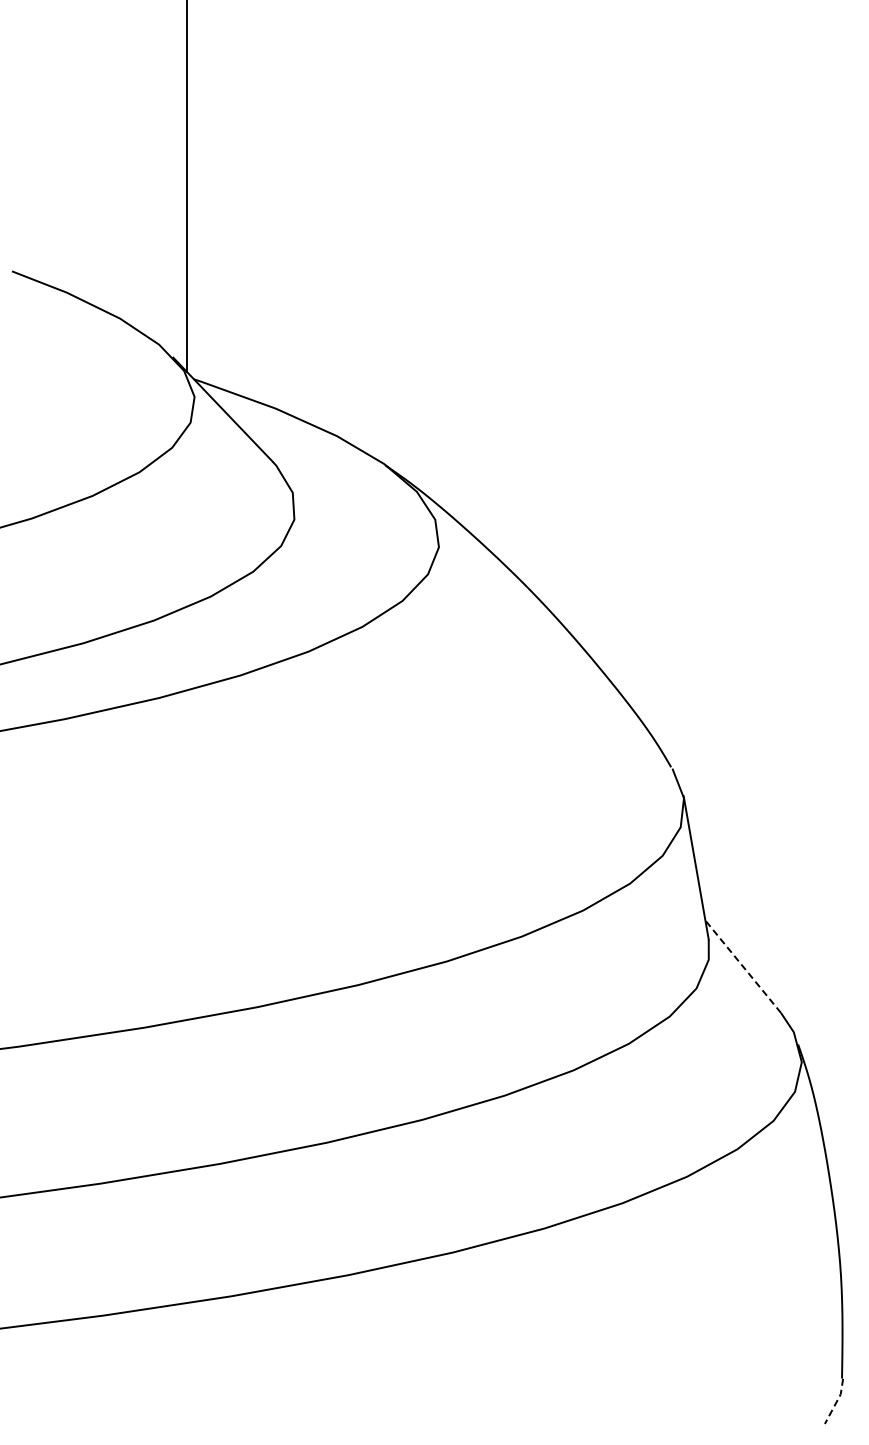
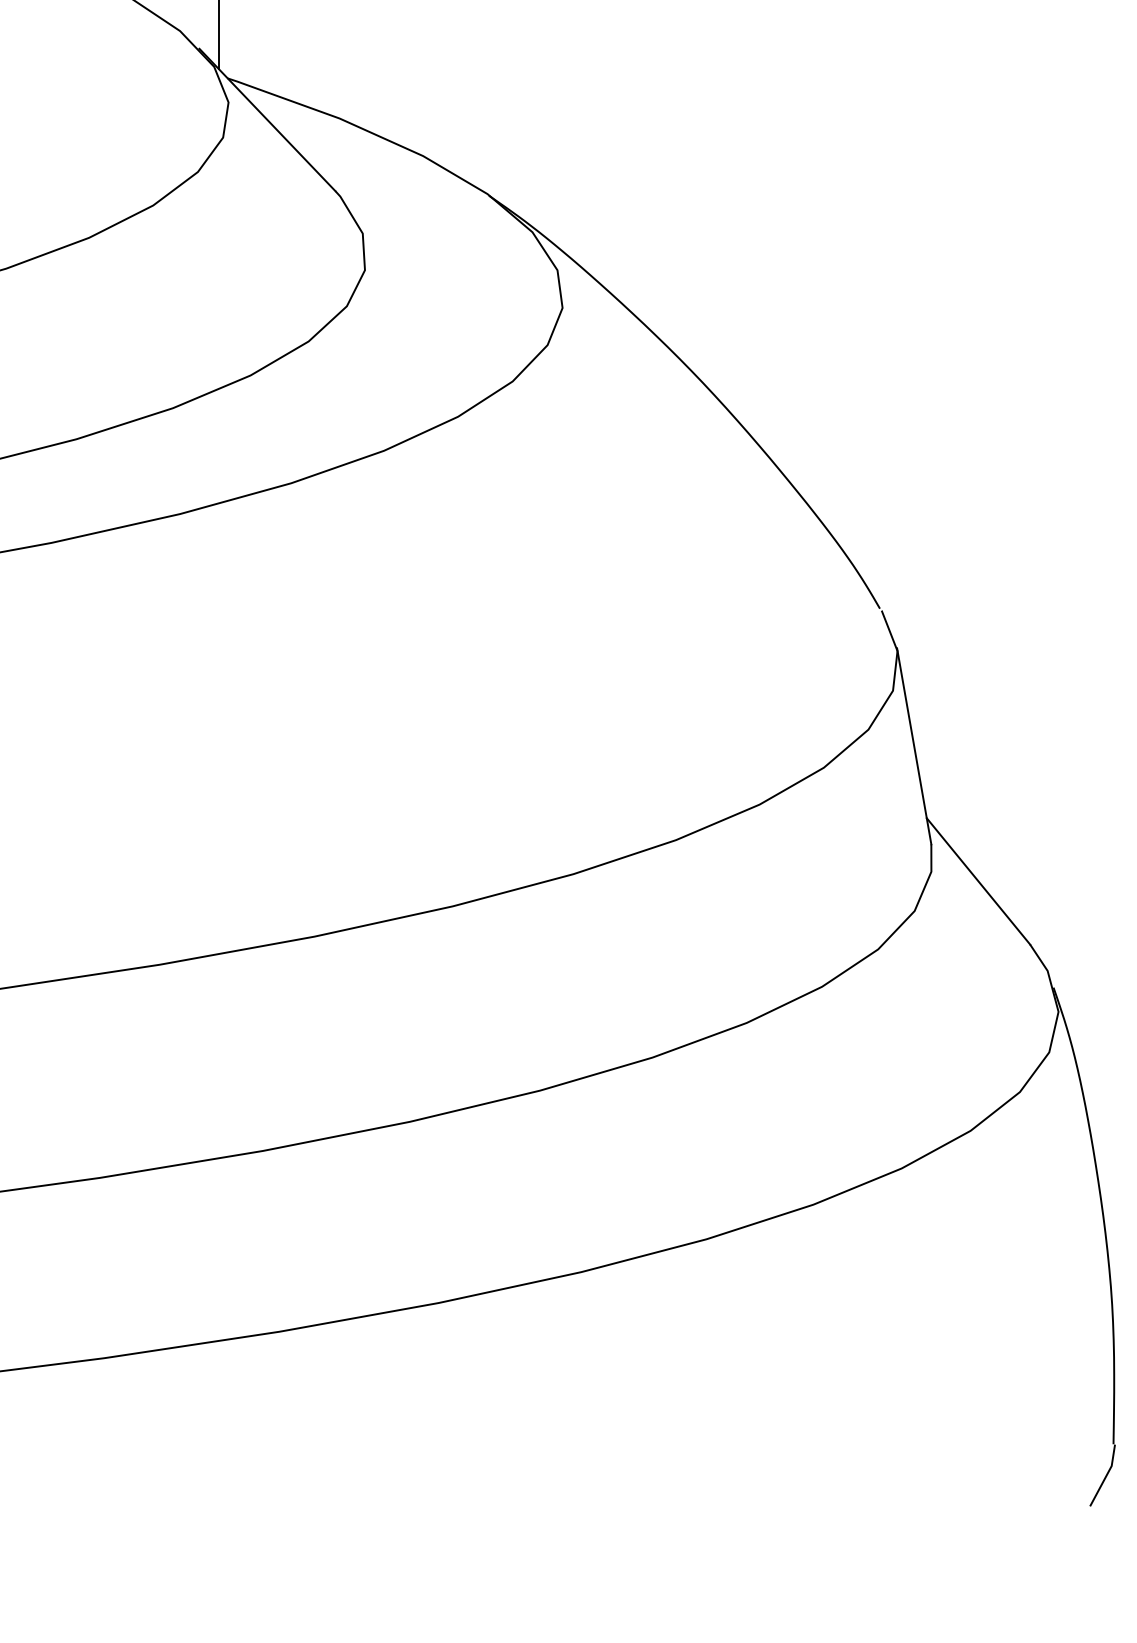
line: (743, 966) -> (978, 881), dashed -> solid
line: (836, 1402) -> (1105, 1477), dashed -> solid

